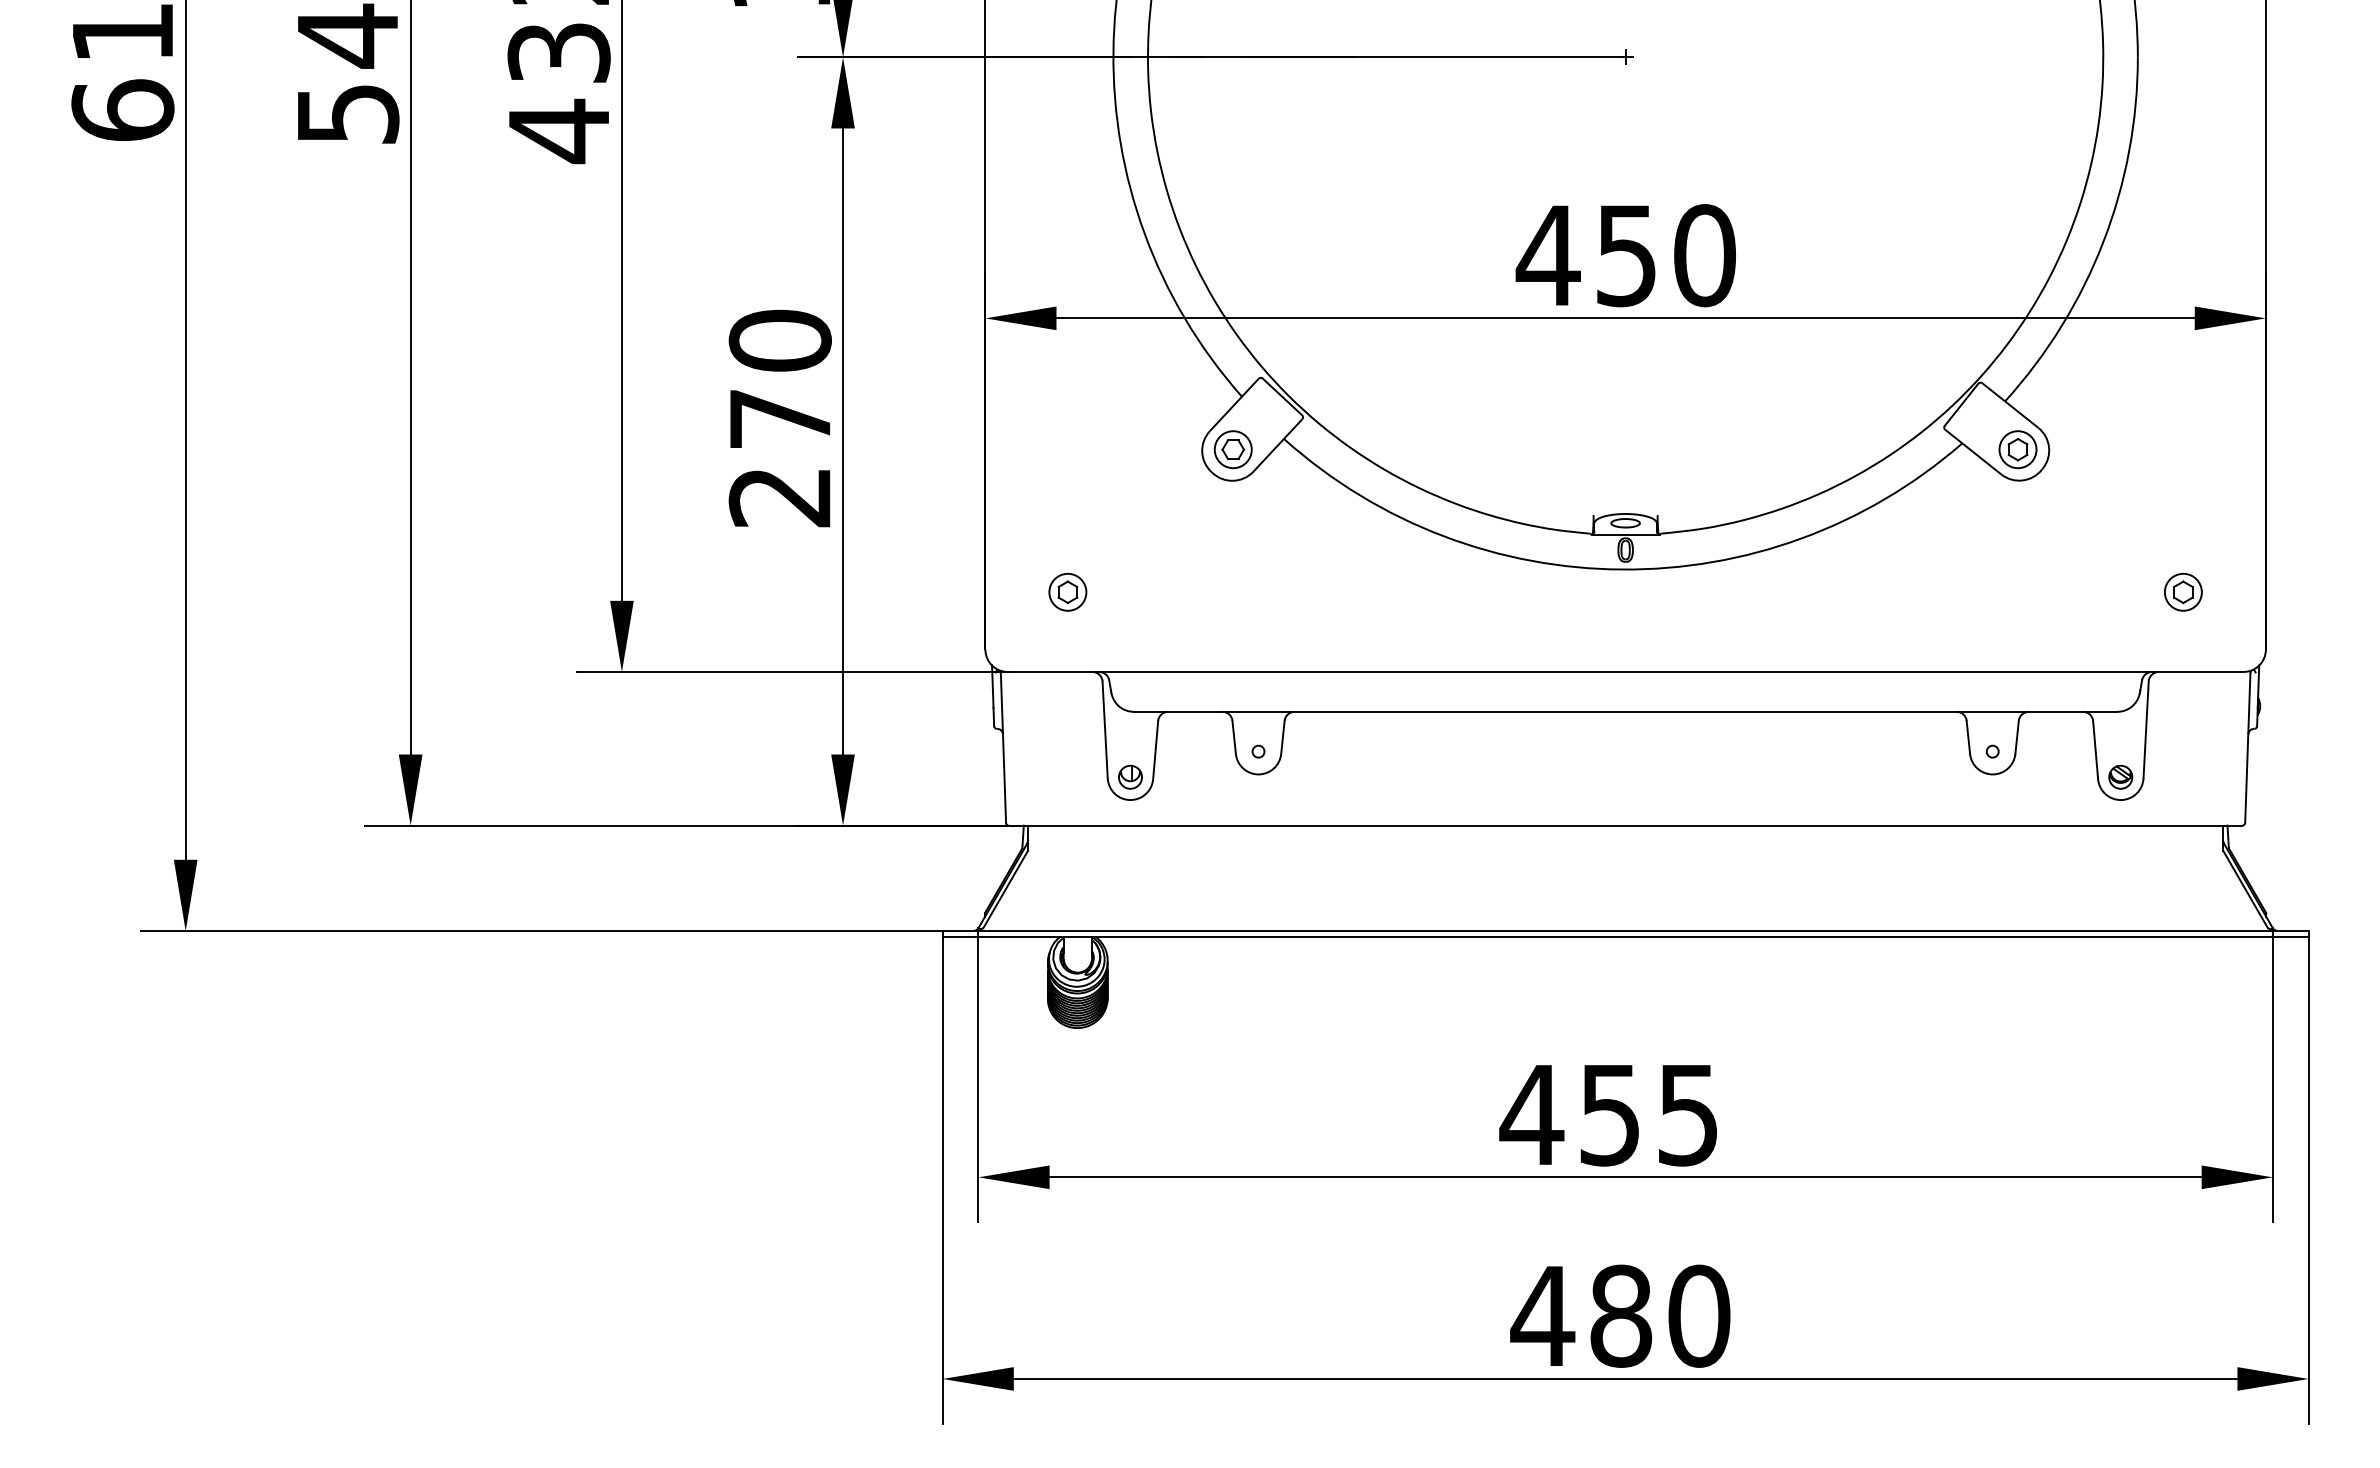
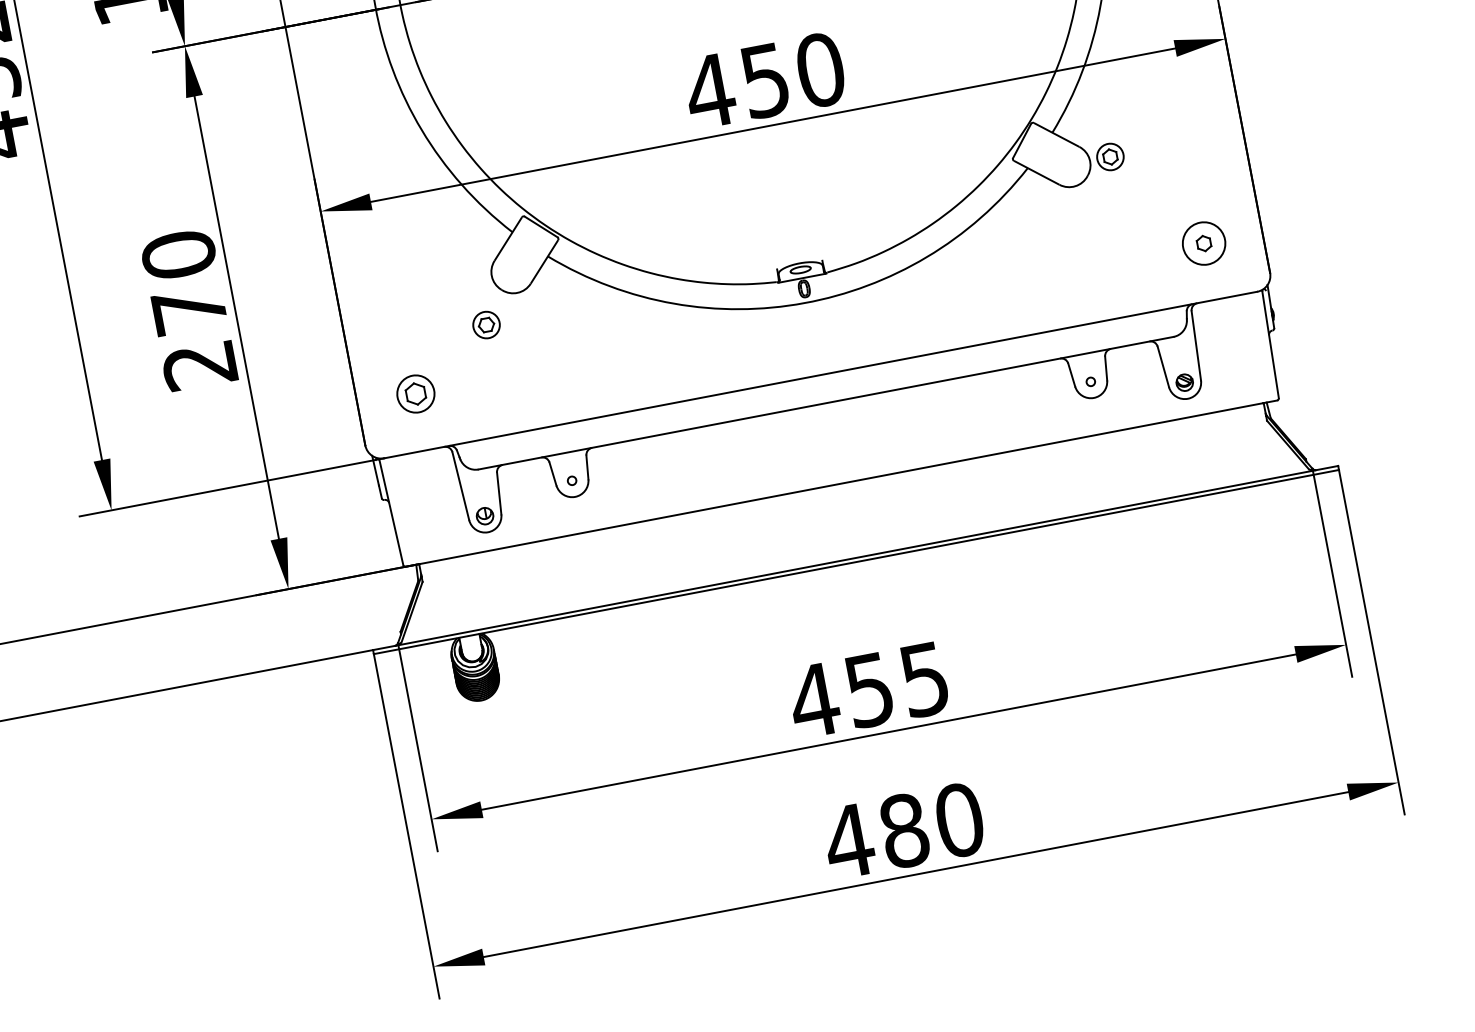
part: (1232, 449) -> (485, 325), moved
part: (2017, 449) -> (1110, 156), moved
part: (1067, 591) -> (415, 393), size x1.4
circle: (2182, 591) -> (1203, 243), size x1.6

